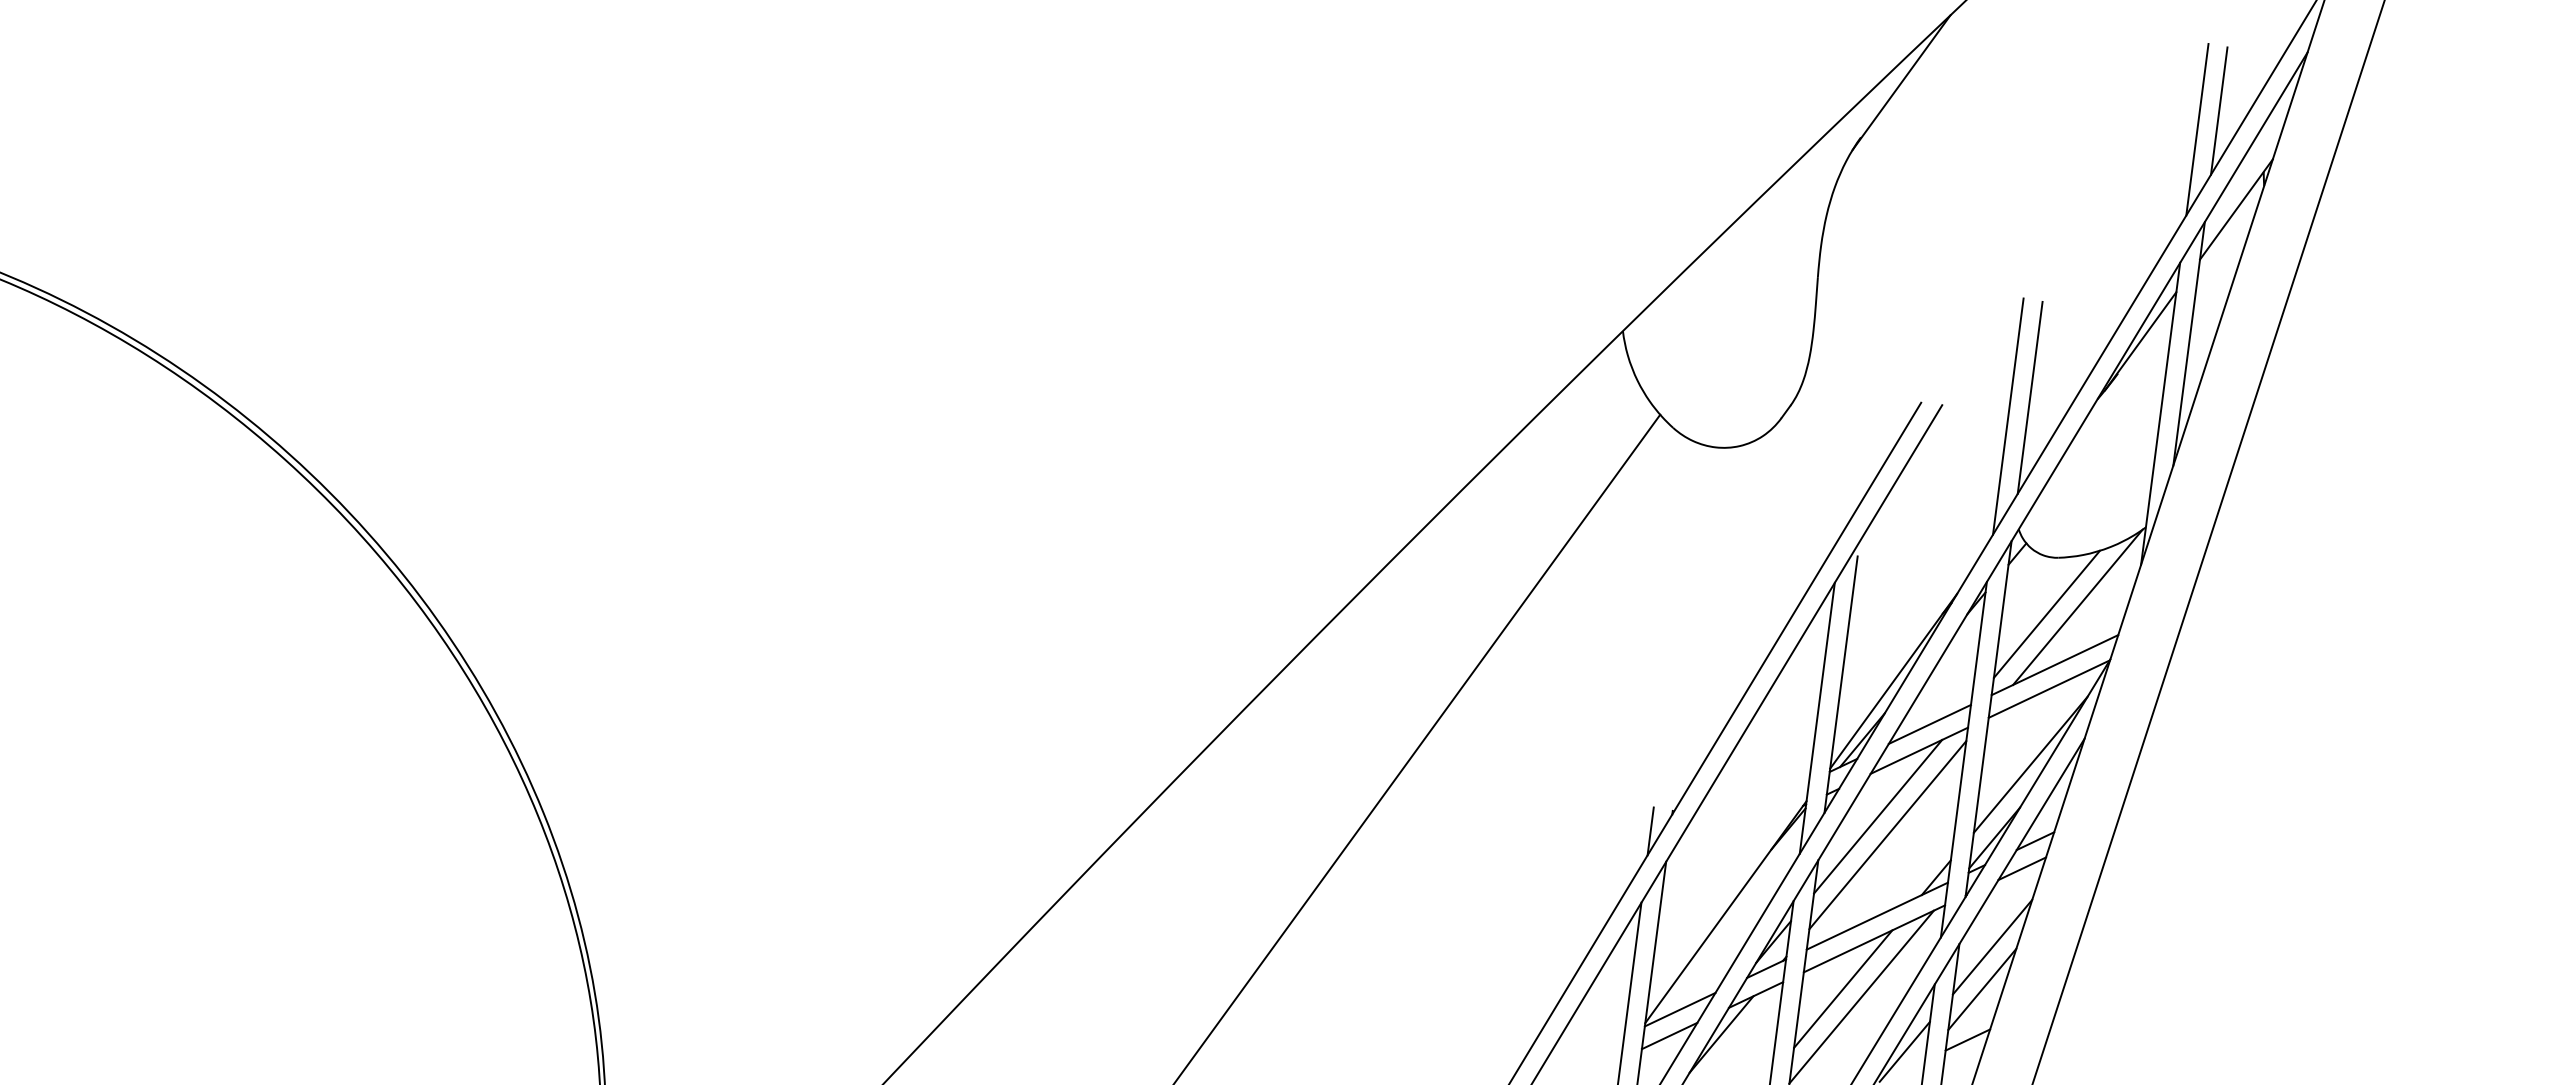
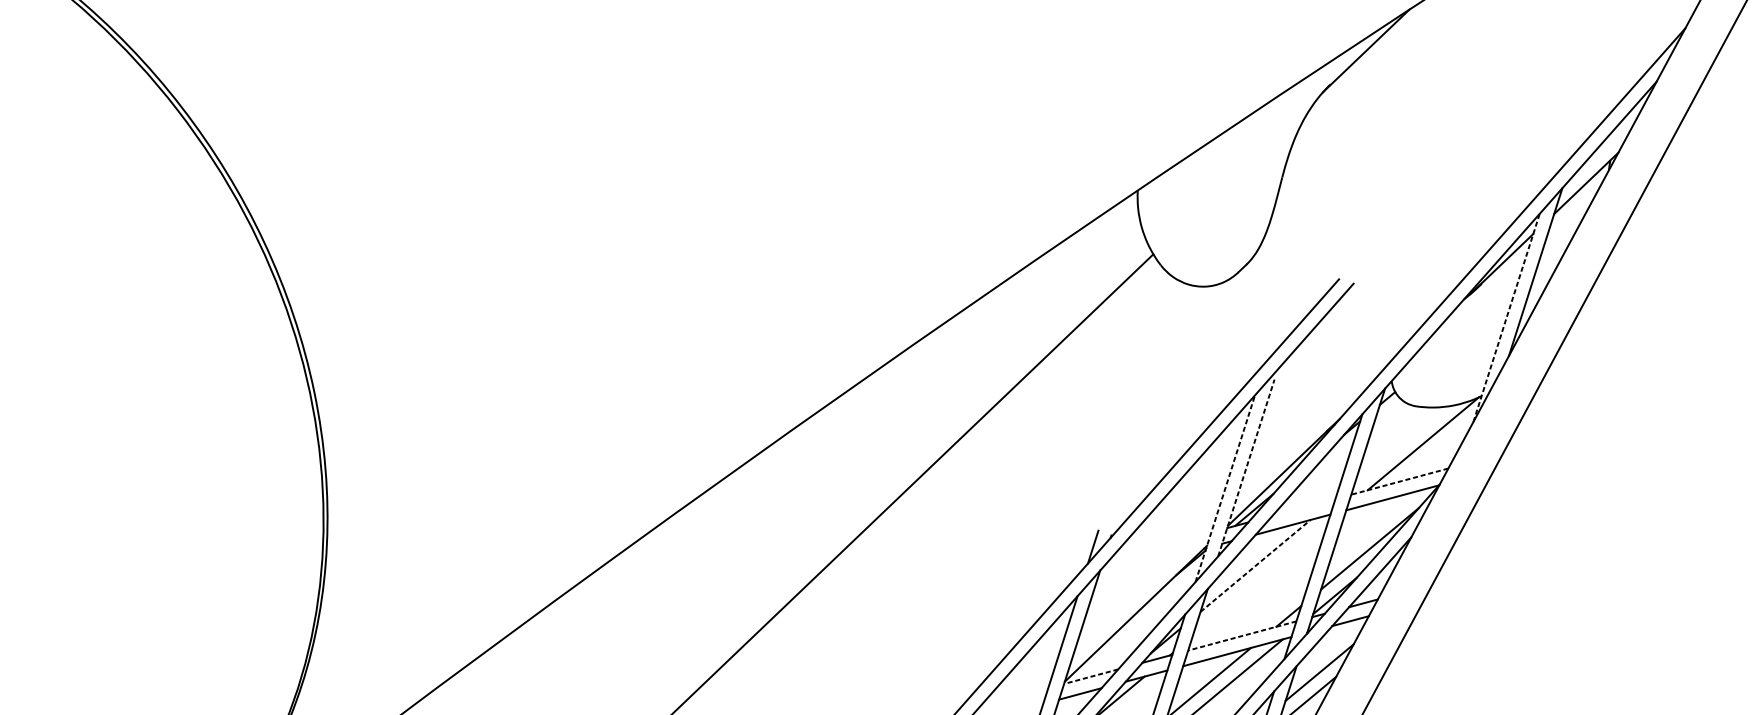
line: (2219, 110) -> (1587, 111), removed
line: (2197, 129) -> (1569, 121), removed
line: (2029, 397) -> (1416, 289), removed
line: (2160, 413) -> (1506, 317), solid -> dashed
line: (2008, 416) -> (1398, 300), removed
line: (2046, 613) -> (1400, 444), removed
line: (2054, 665) -> (1399, 481), solid -> dashed
line: (1841, 684) -> (1246, 467), solid -> dashed
line: (1817, 718) -> (1225, 488), solid -> dashed
line: (1929, 723) -> (1303, 506), removed
line: (1878, 816) -> (1255, 565), solid -> dashed
line: (1887, 835) -> (1259, 580), removed
line: (1876, 916) -> (1241, 636), solid -> dashed
line: (1679, 1009) -> (1090, 676), solid -> dashed

